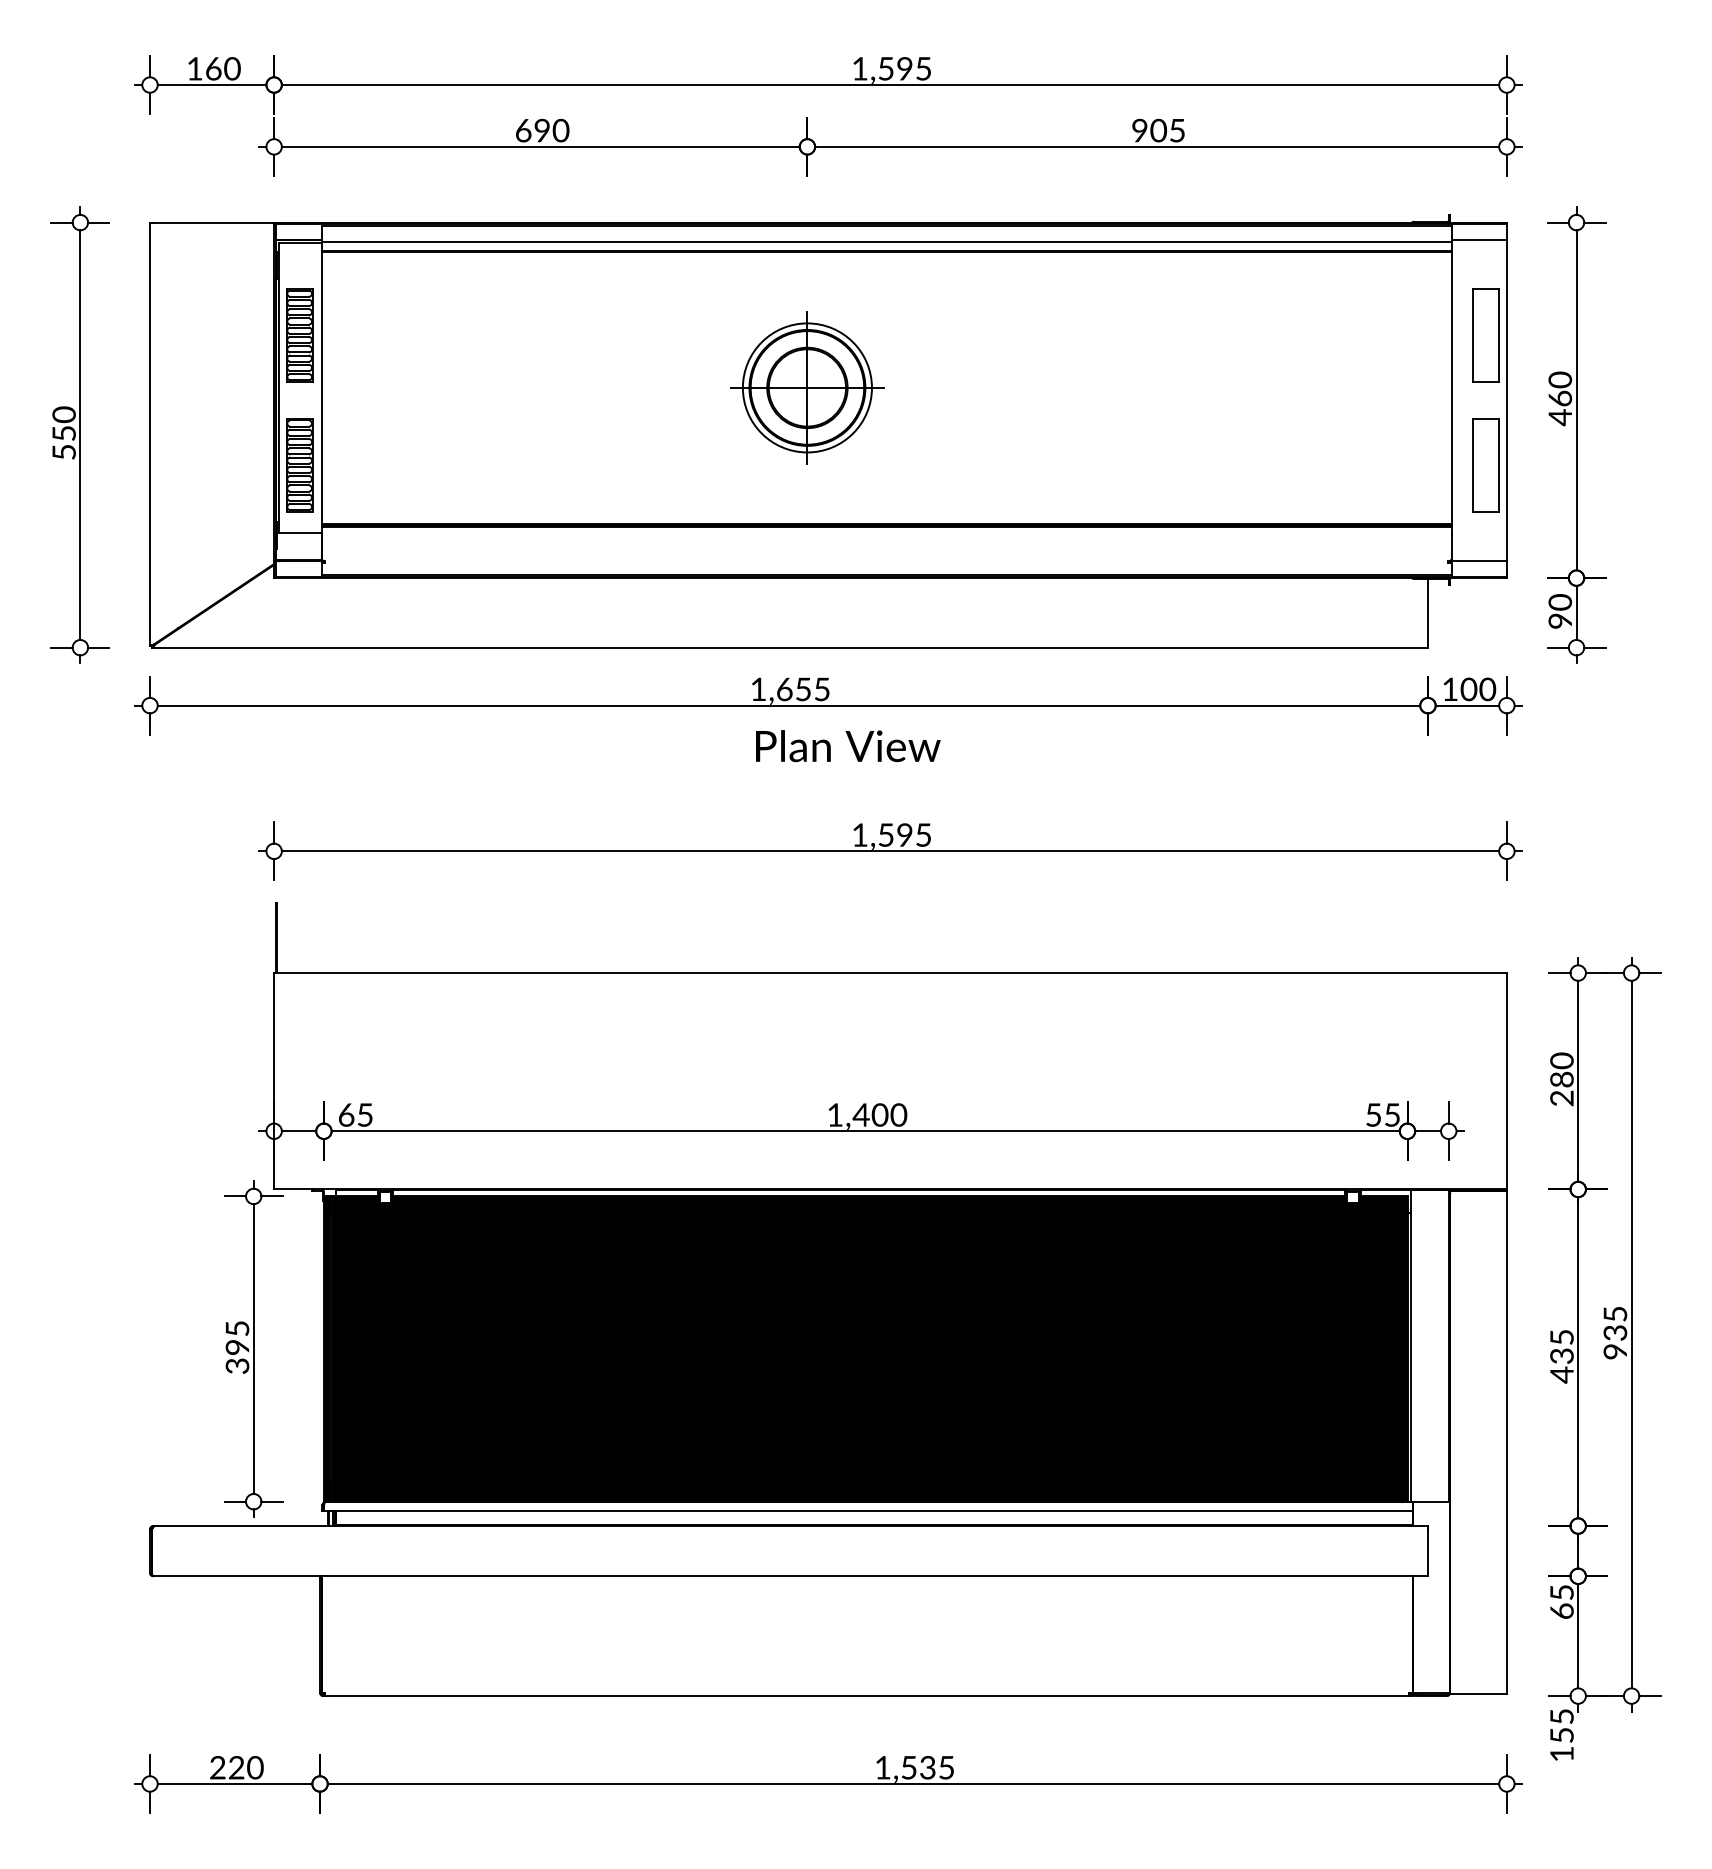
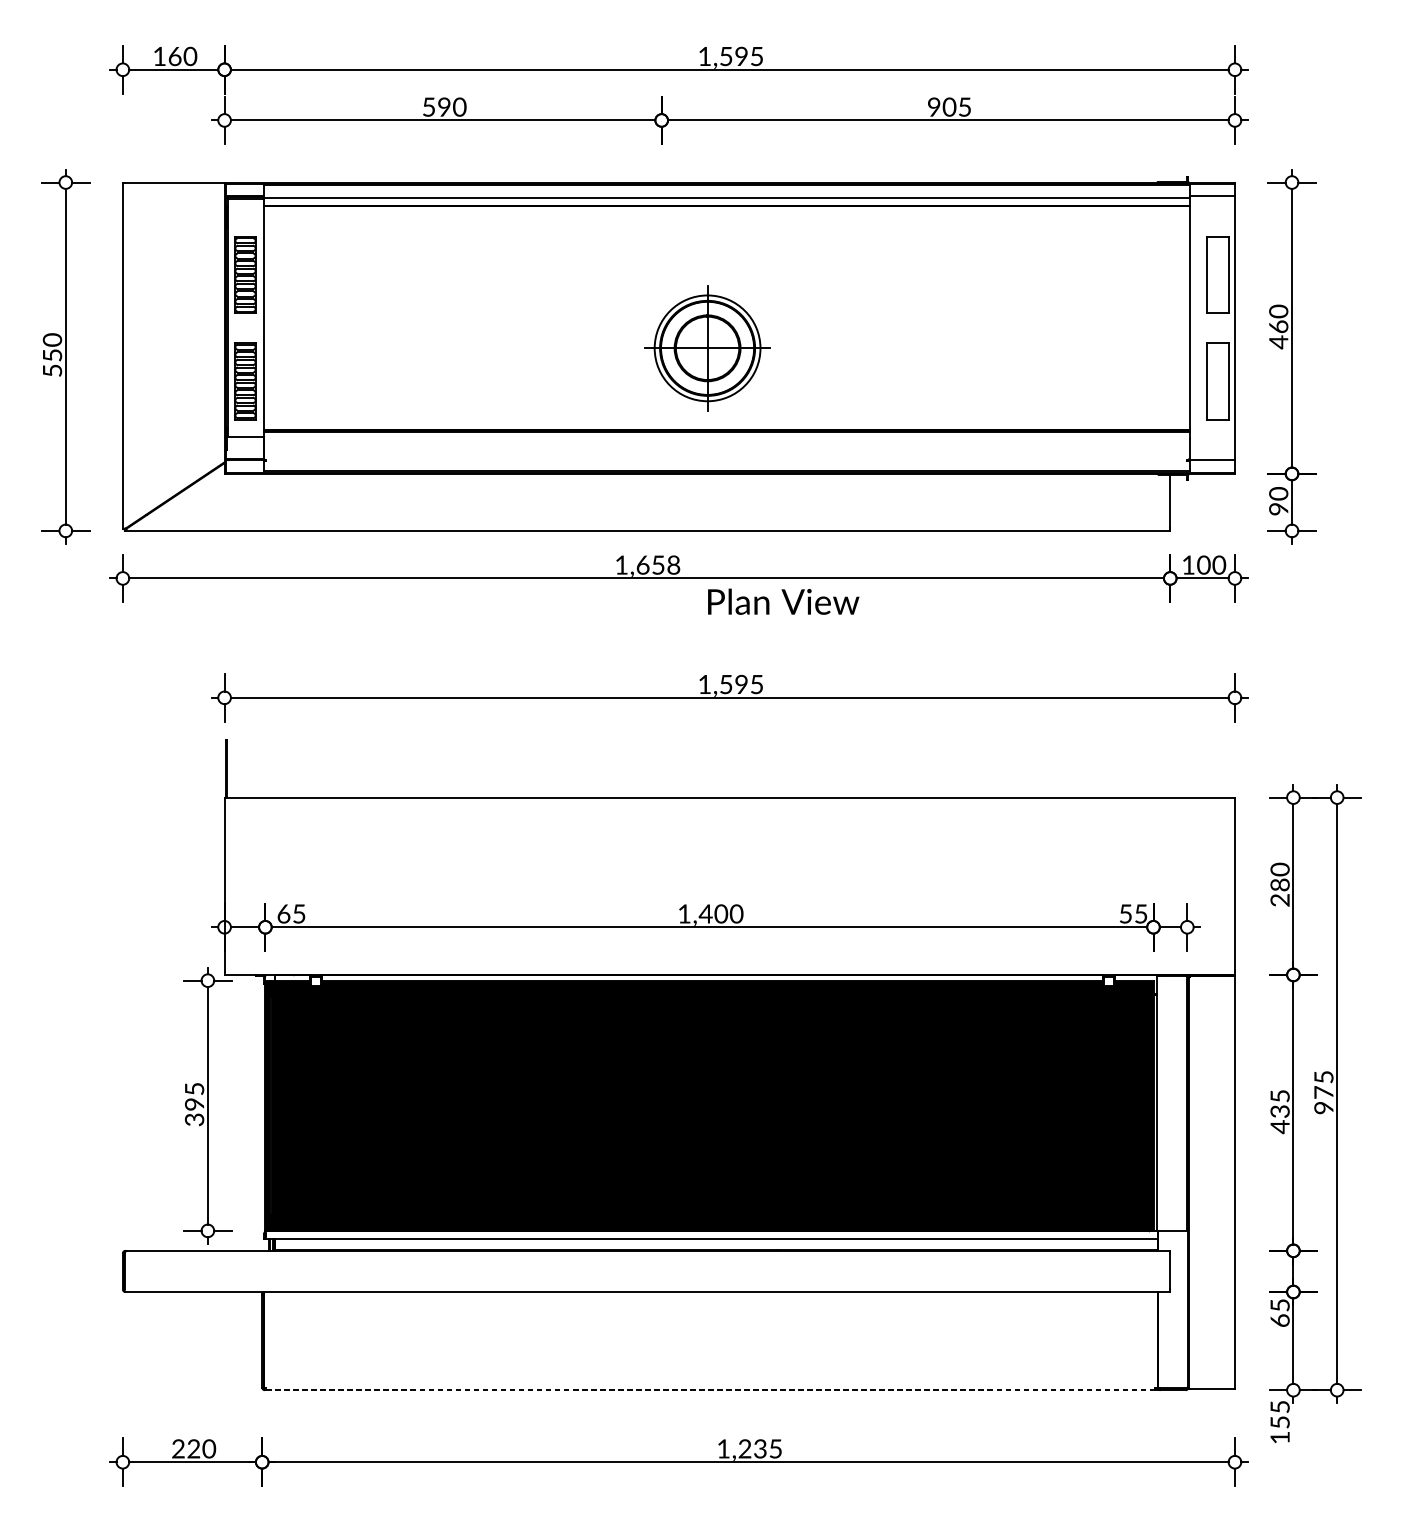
text: (523, 130) -> (428, 107), 690 -> 590
part: (807, 387) -> (707, 348), moved
text: (821, 689) -> (673, 565), 1,655 -> 1,658
text: (848, 746) -> (783, 602), moved
text: (1615, 1332) -> (1323, 1092), 935 -> 975
line: (867, 1696) -> (710, 1390), solid -> dashed
text: (908, 1767) -> (744, 1448), 1,535 -> 1,235

